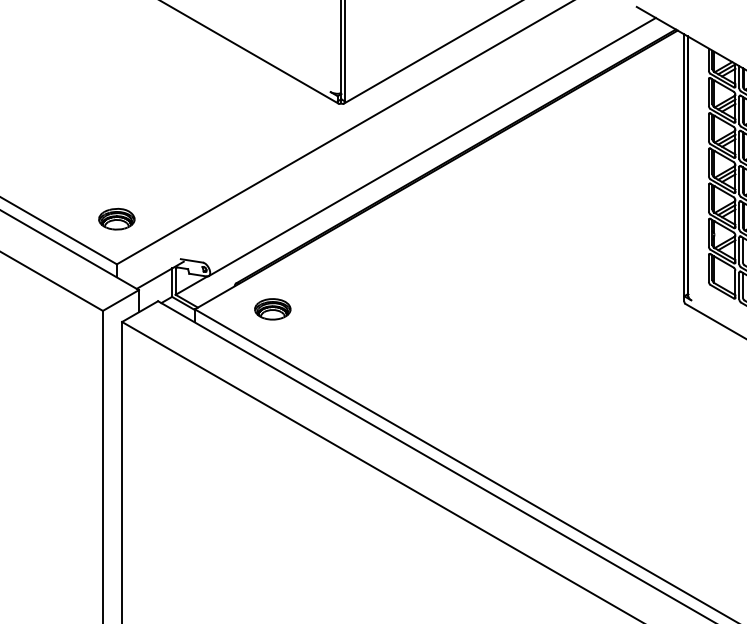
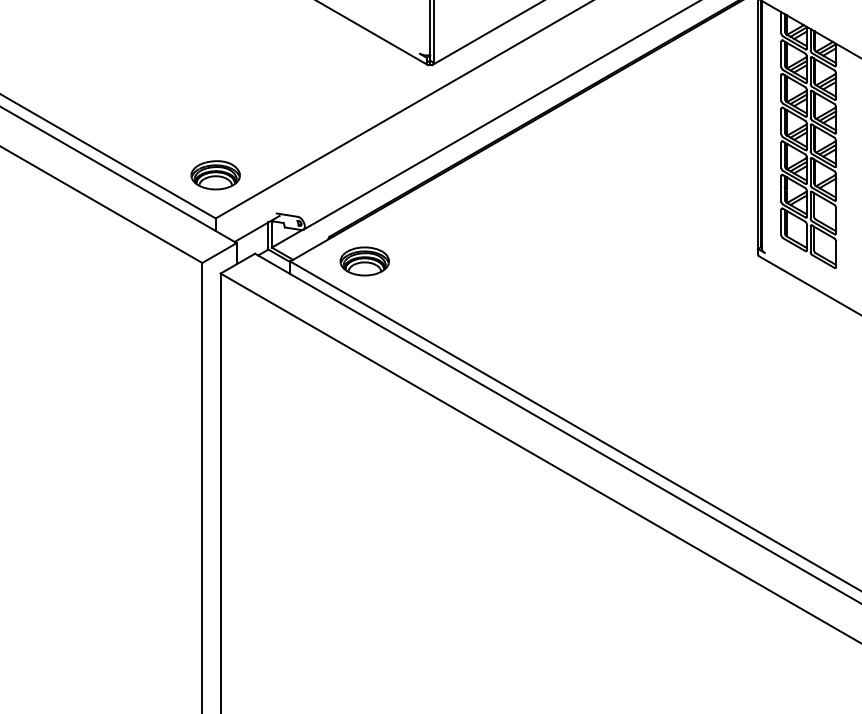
part: (116, 219) -> (215, 175), size x1.43
part: (272, 309) -> (364, 261), size x1.43

